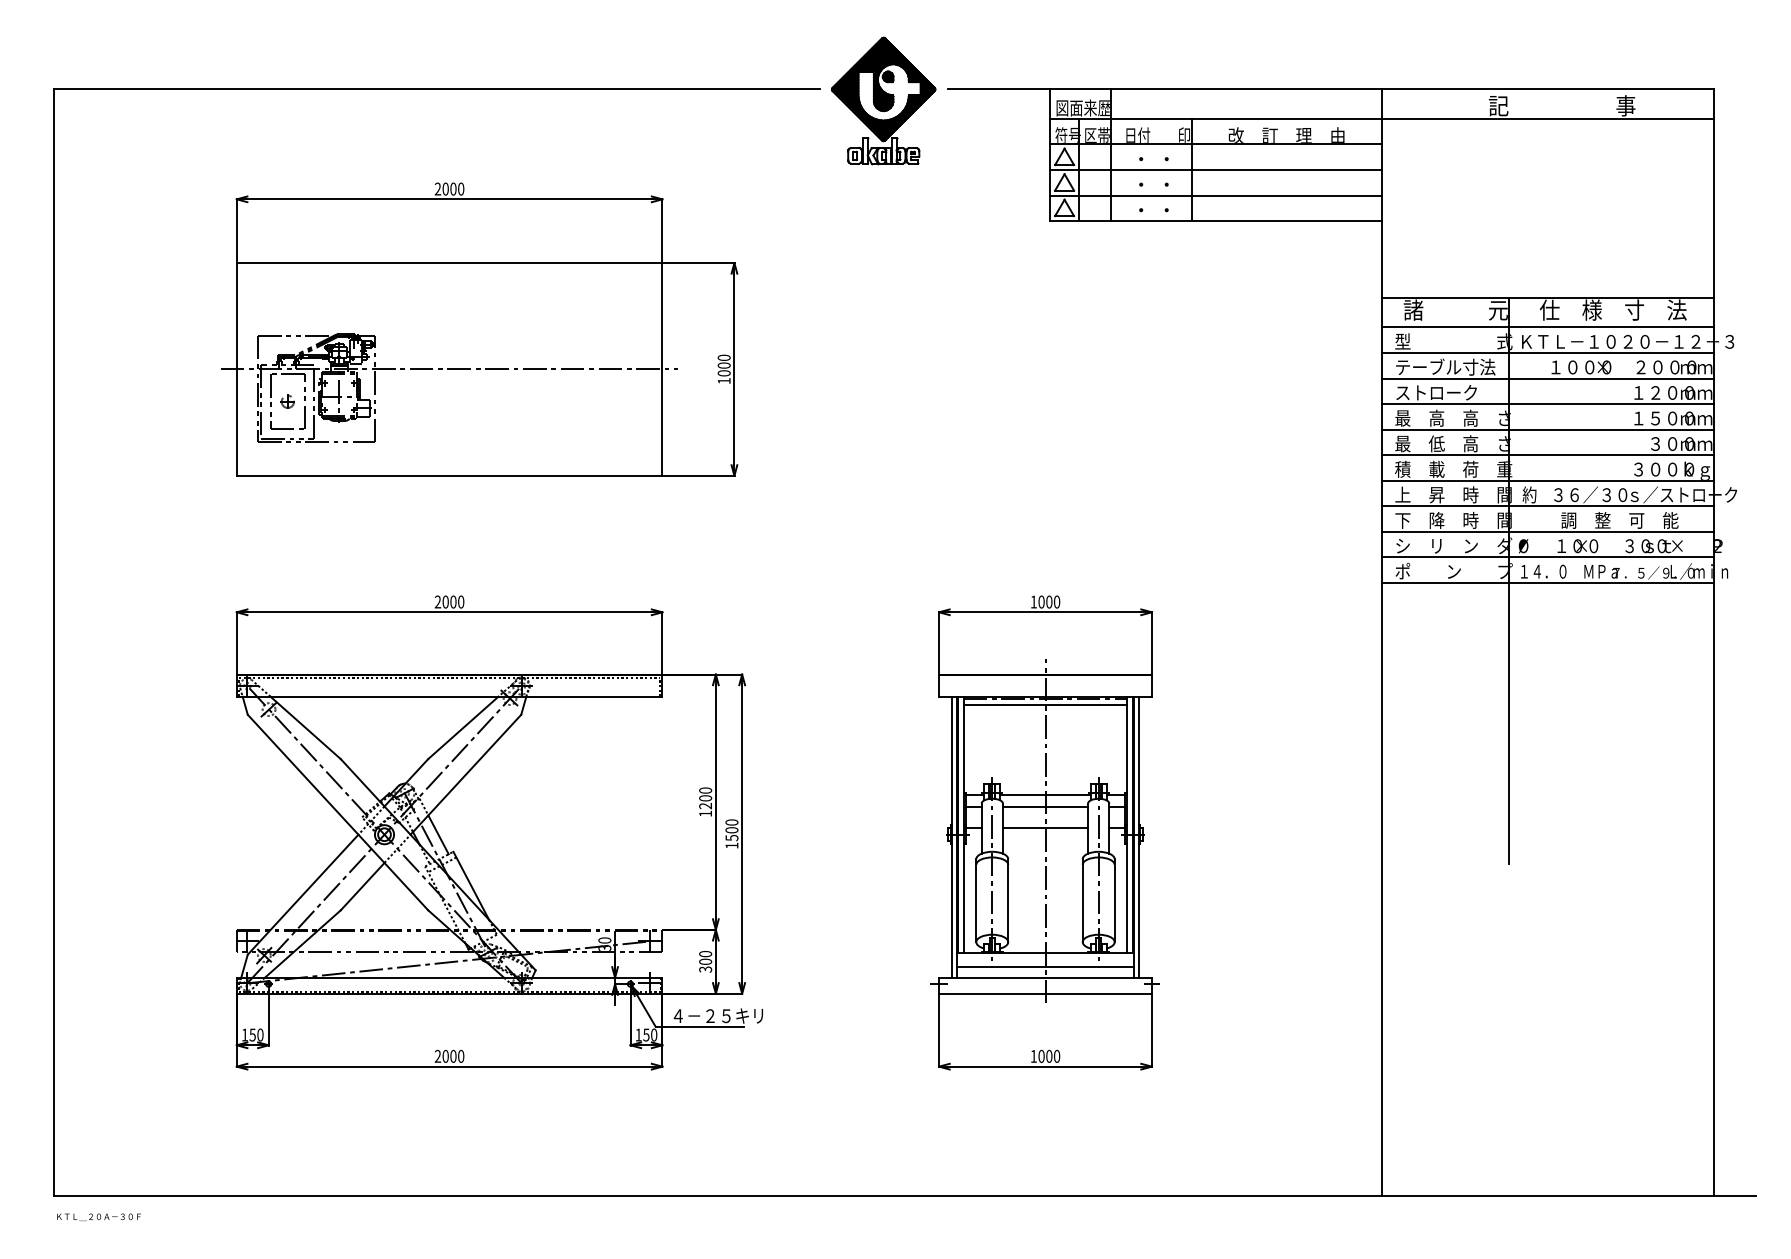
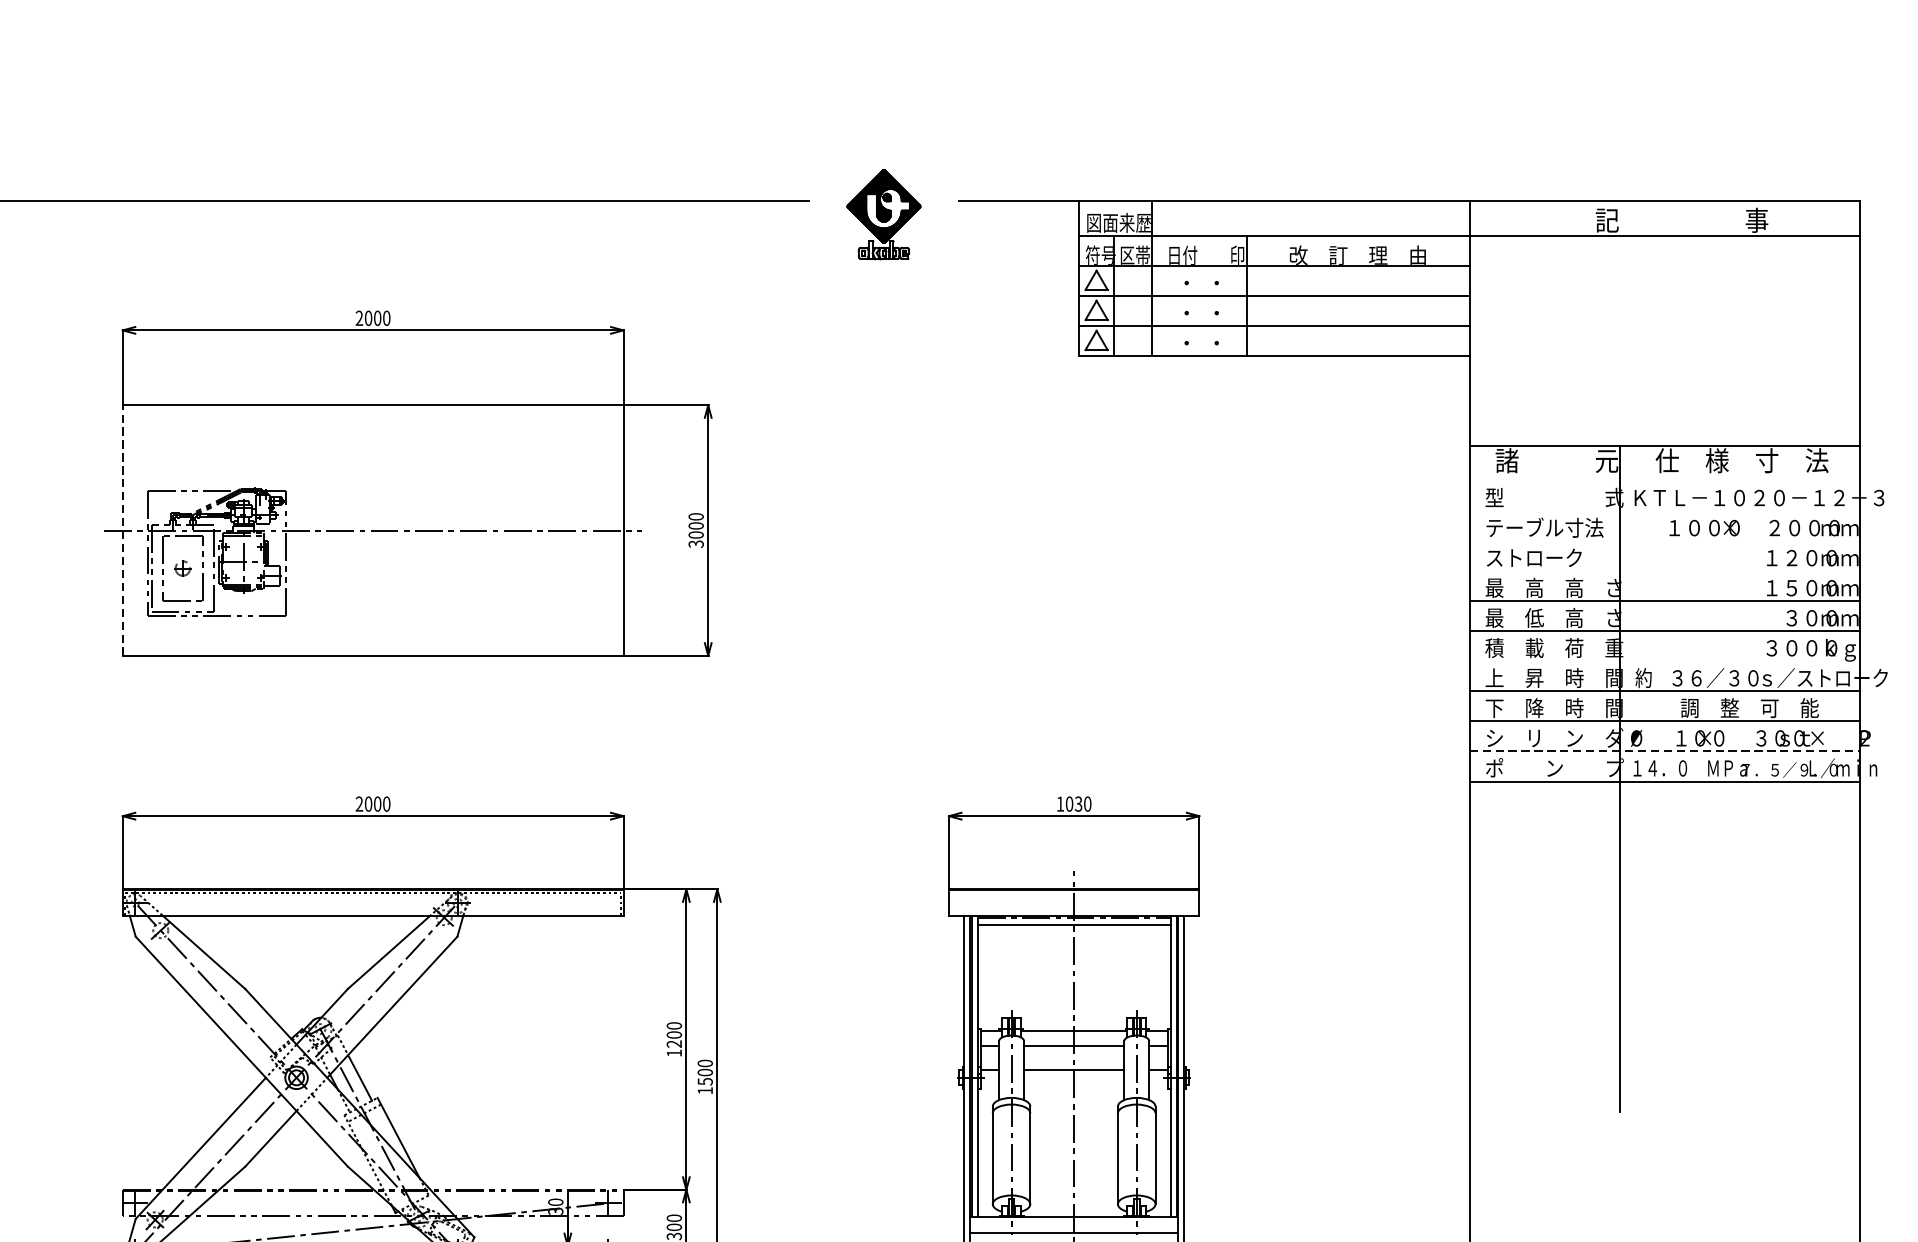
part: (883, 100) -> (883, 214), size x0.6
line: (1547, 327) -> (1664, 481), removed
line: (1547, 353) -> (1664, 511), removed
line: (236, 368) -> (122, 529), solid -> dashed
line: (1547, 378) -> (1664, 541), removed
text: (723, 381) -> (695, 544), 1000 -> 3000
line: (1547, 404) -> (1664, 571), removed
line: (1547, 480) -> (1664, 661), removed
line: (1547, 557) -> (1664, 751), solid -> dashed
text: (1049, 601) -> (1078, 803), 1000 -> 1030

